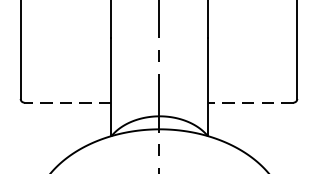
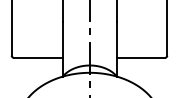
line: (66, 102) -> (37, 57), dashed -> solid
line: (249, 102) -> (140, 57), dashed -> solid

